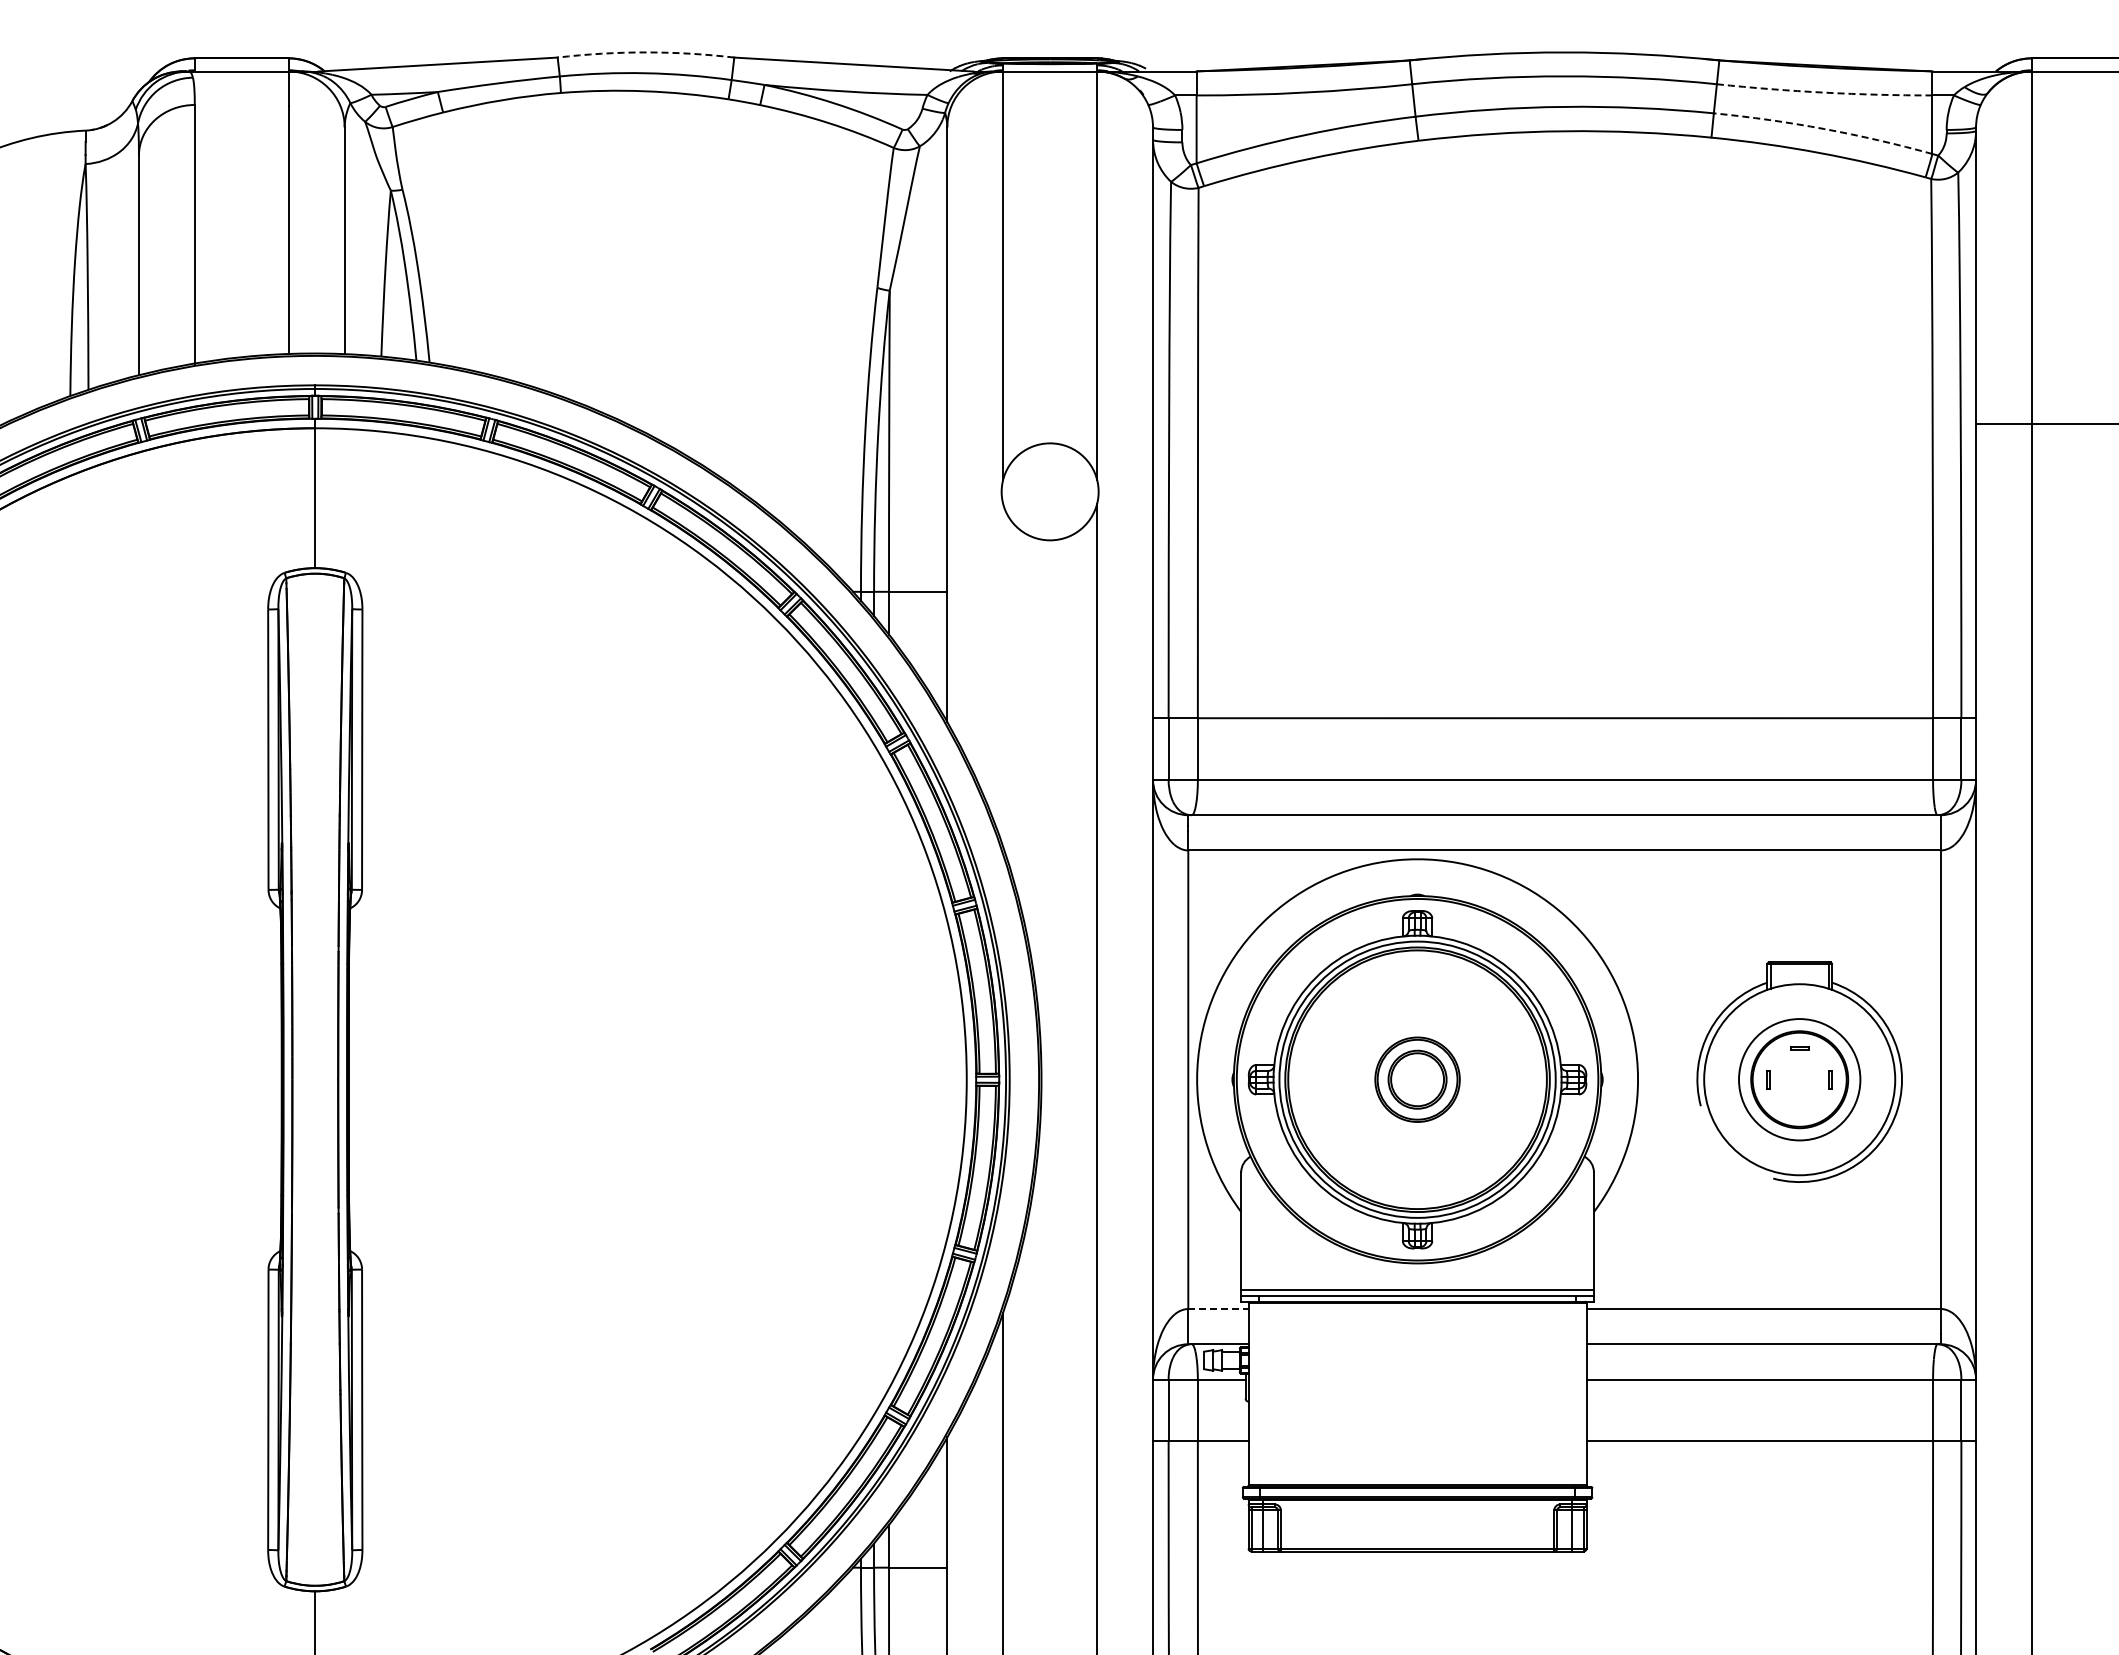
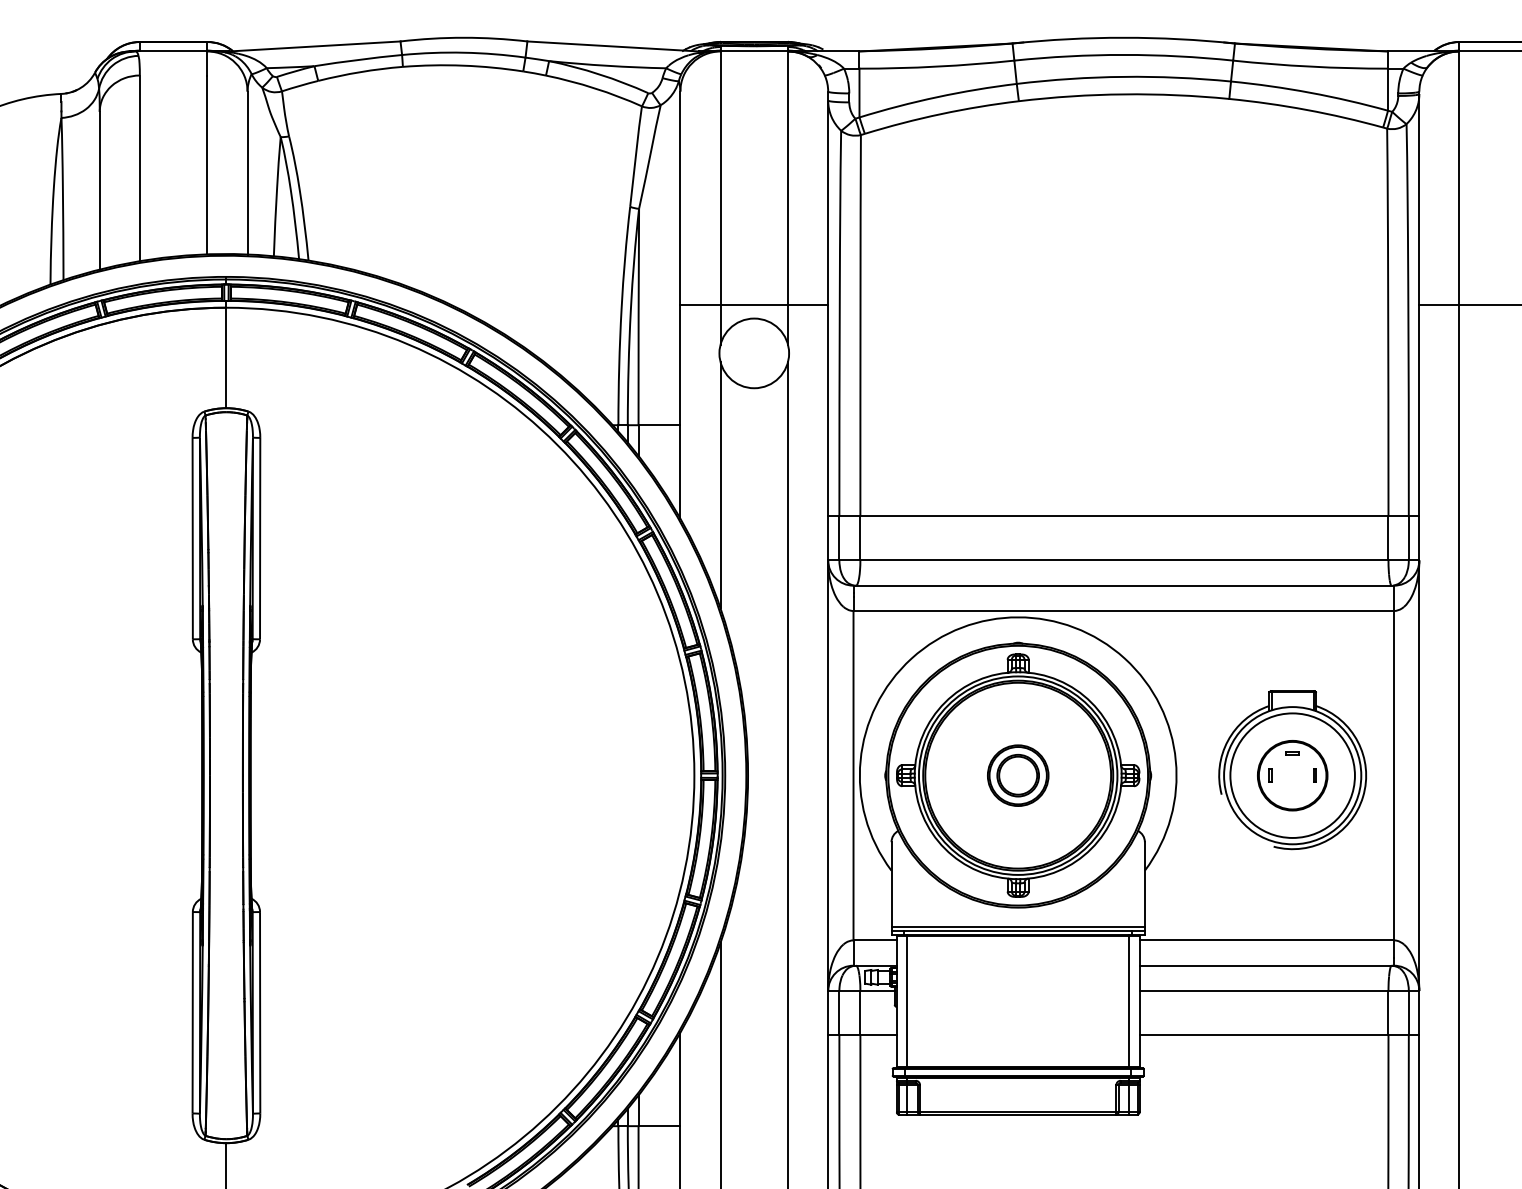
arc: (645, 52) -> (463, 37), dashed -> solid
arc: (1824, 92) -> (1310, 66), dashed -> solid
arc: (1824, 128) -> (1310, 92), dashed -> solid
line: (1050, 424) -> (754, 305), added
line: (1003, 674) -> (720, 484), added
circle: (1799, 1079) -> (1292, 775), size x1.43
line: (1218, 1309) -> (875, 940), dashed -> solid
line: (1263, 1393) -> (907, 1001), added
line: (1571, 1393) -> (1128, 1001), added

